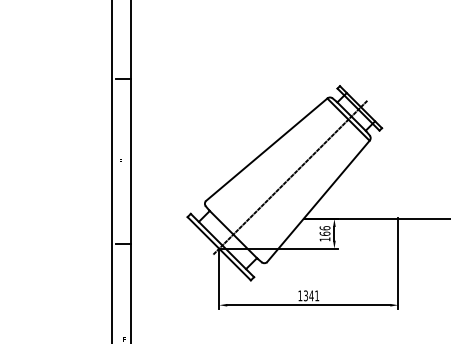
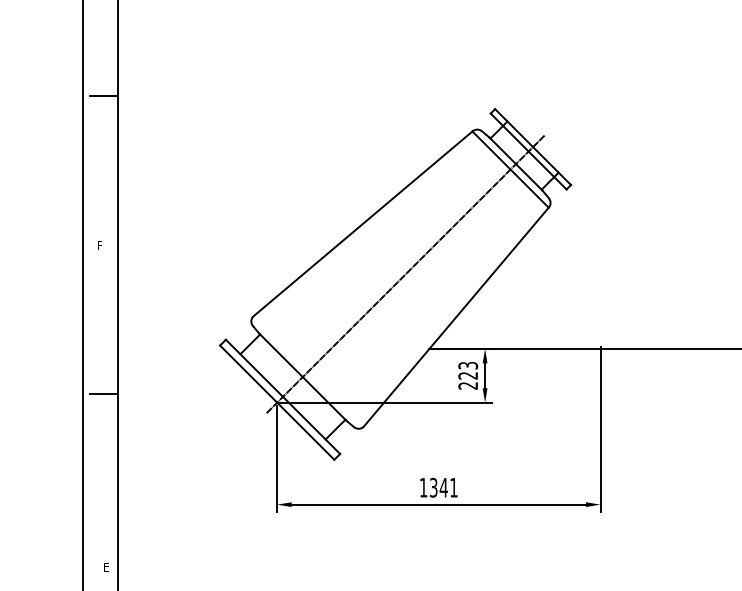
text: (324, 233) -> (467, 375), 166 -> 223

